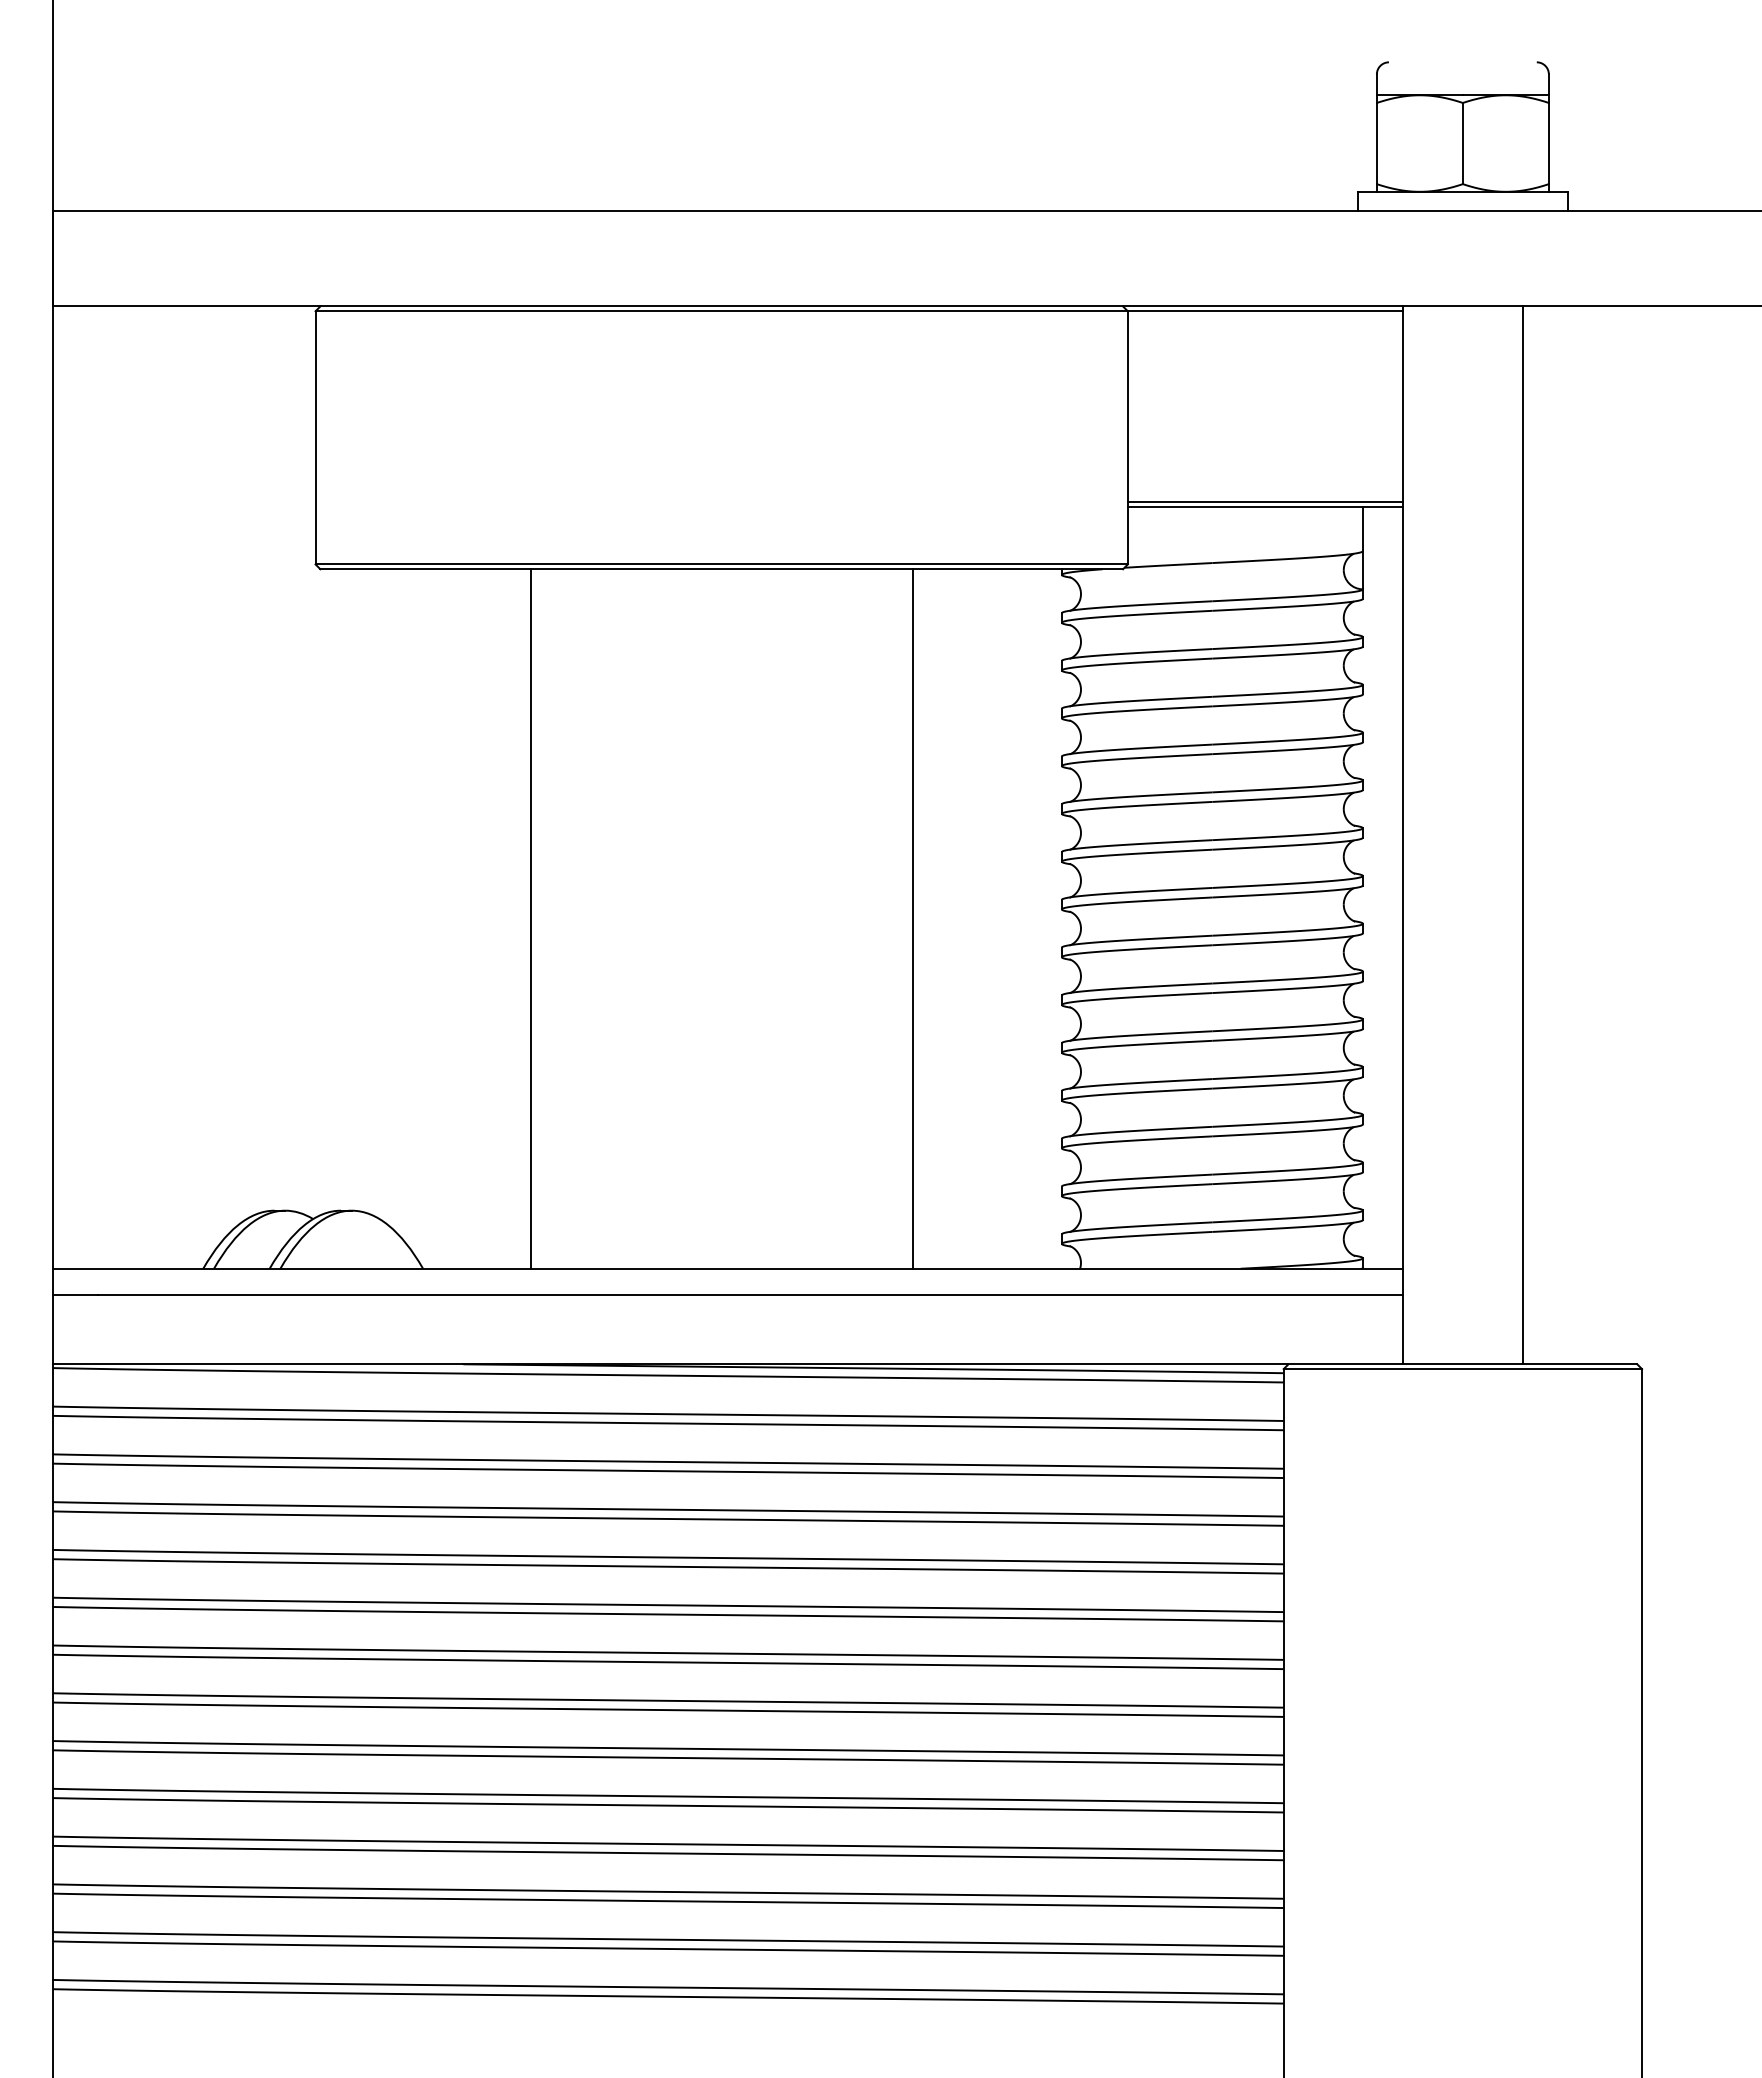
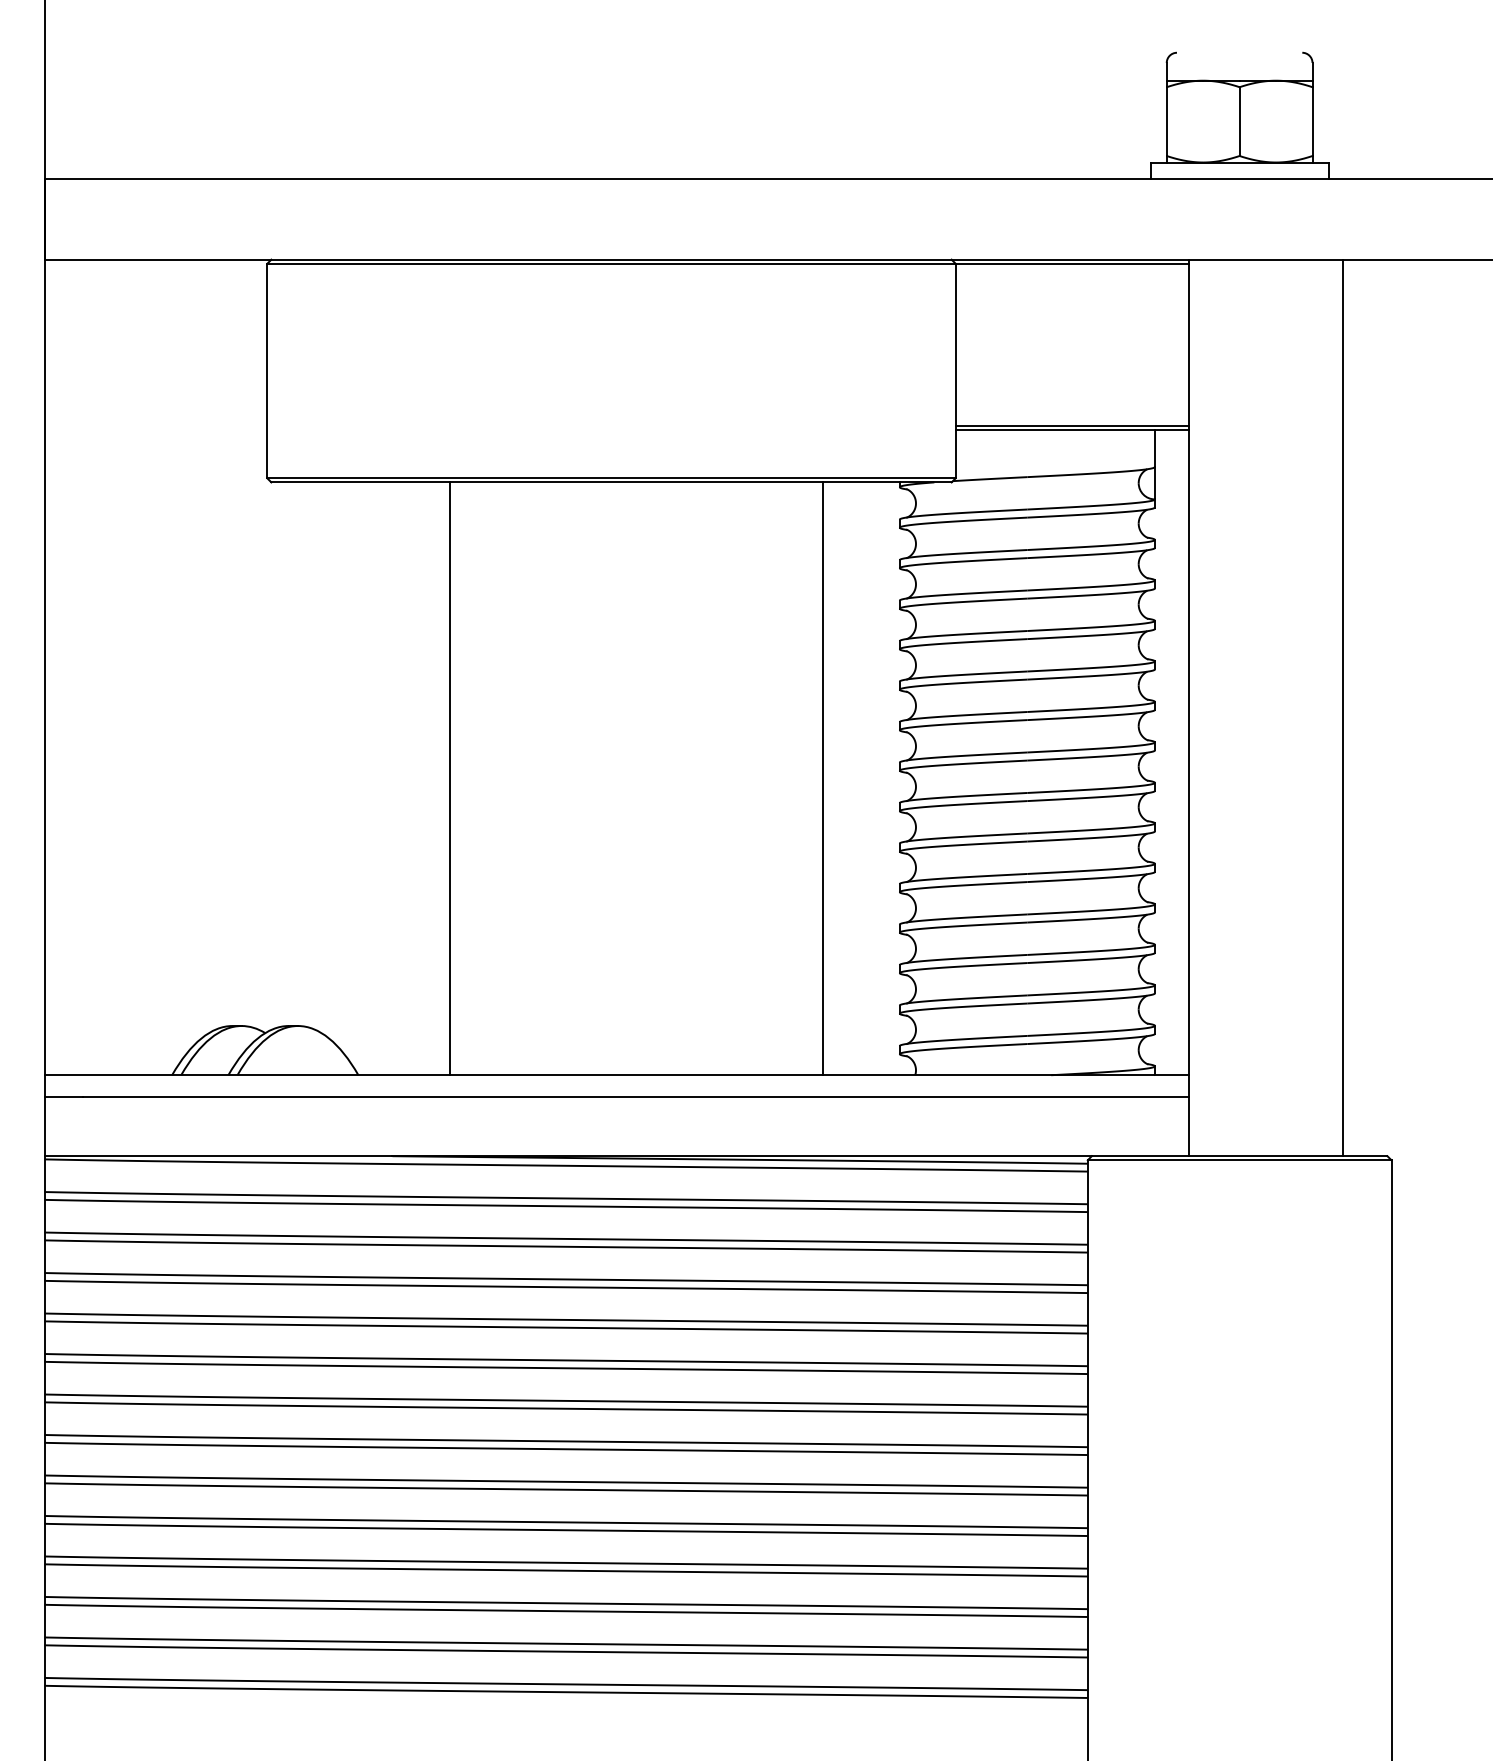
line: (1522, 835) -> (1342, 708), moved
line: (912, 918) -> (822, 778), moved

